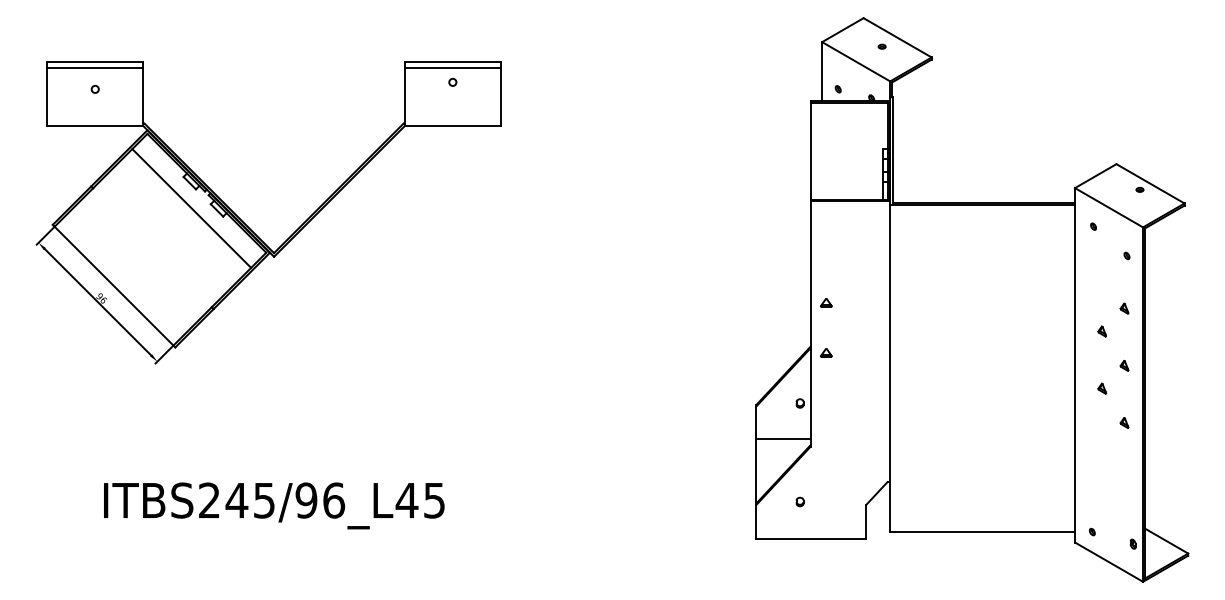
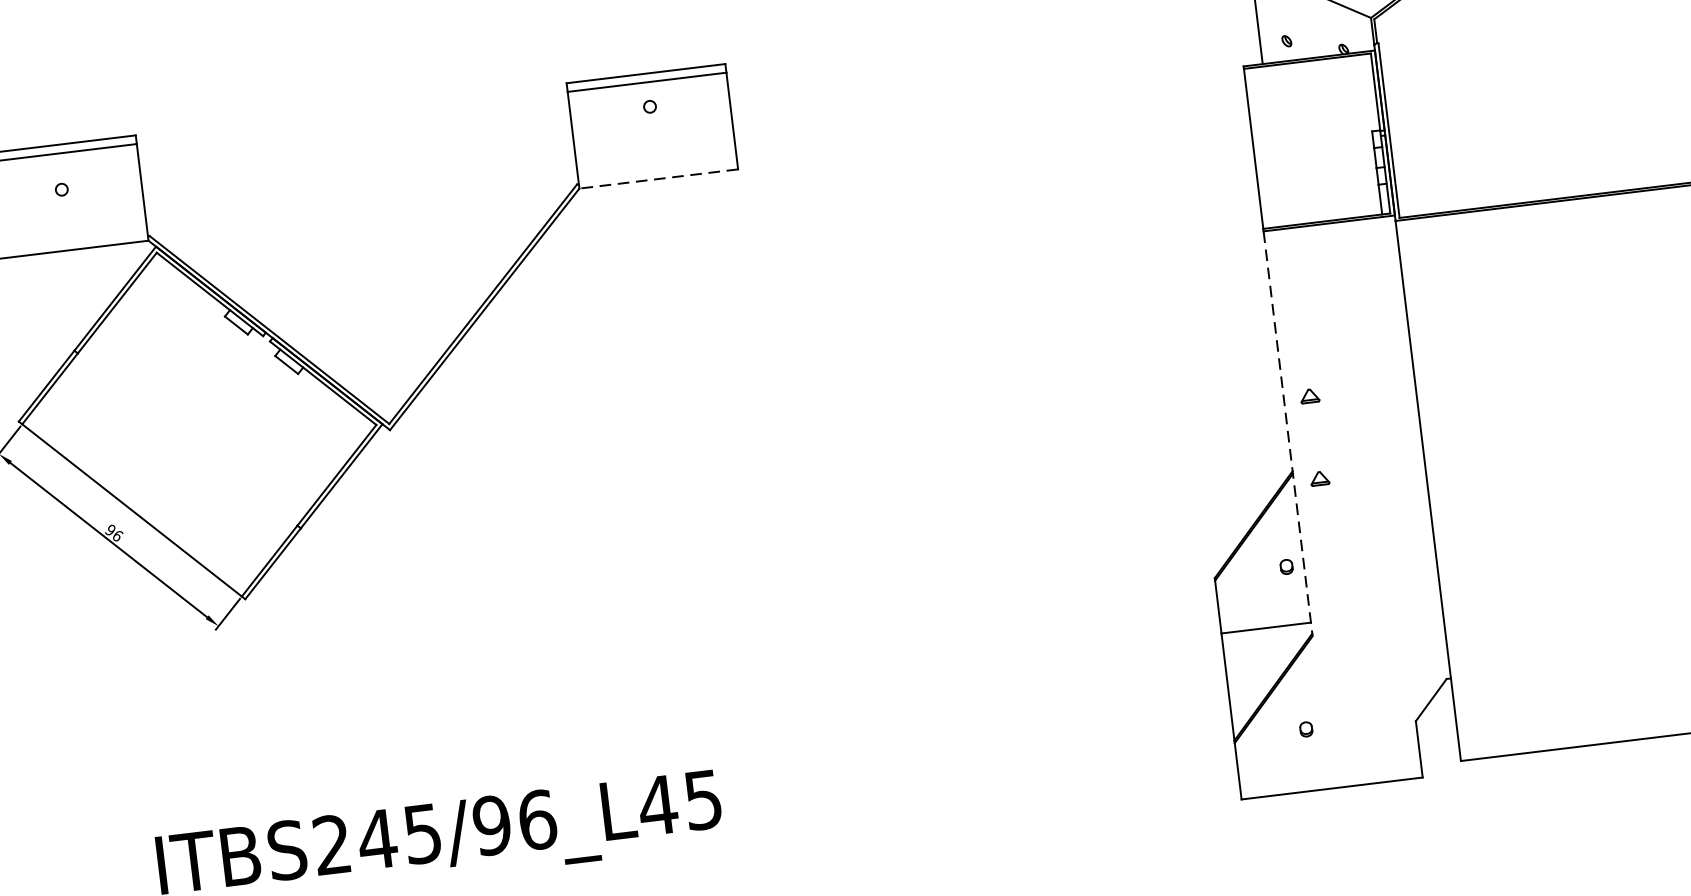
line: (452, 126) -> (658, 179), solid -> dashed
line: (191, 208) -> (244, 366), removed
line: (810, 323) -> (1287, 433), solid -> dashed

